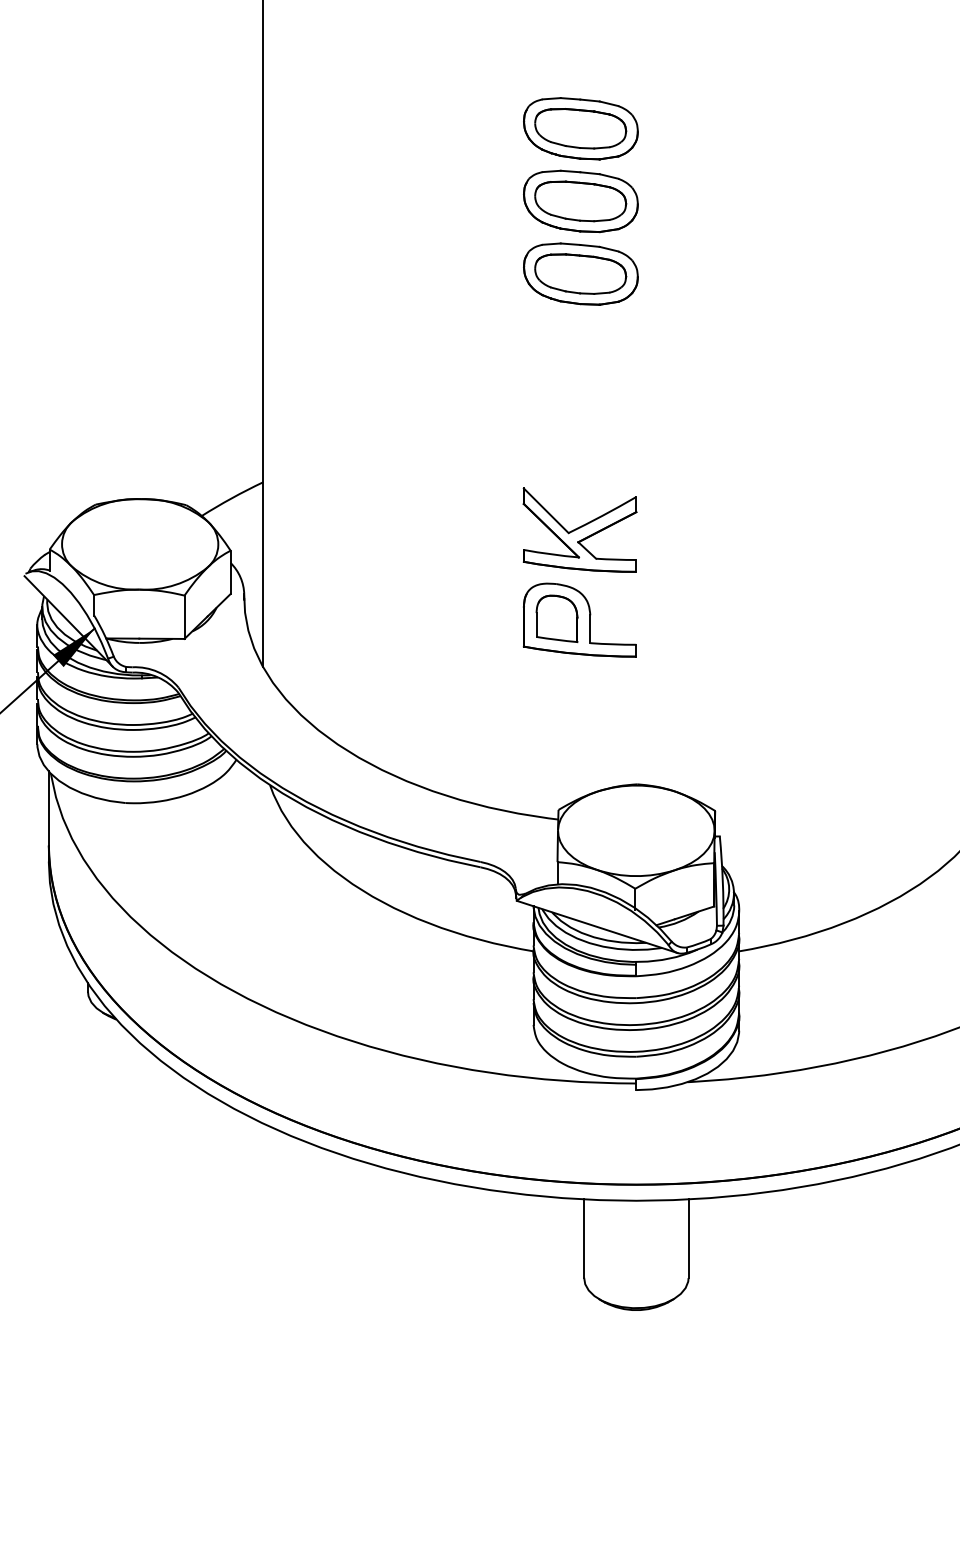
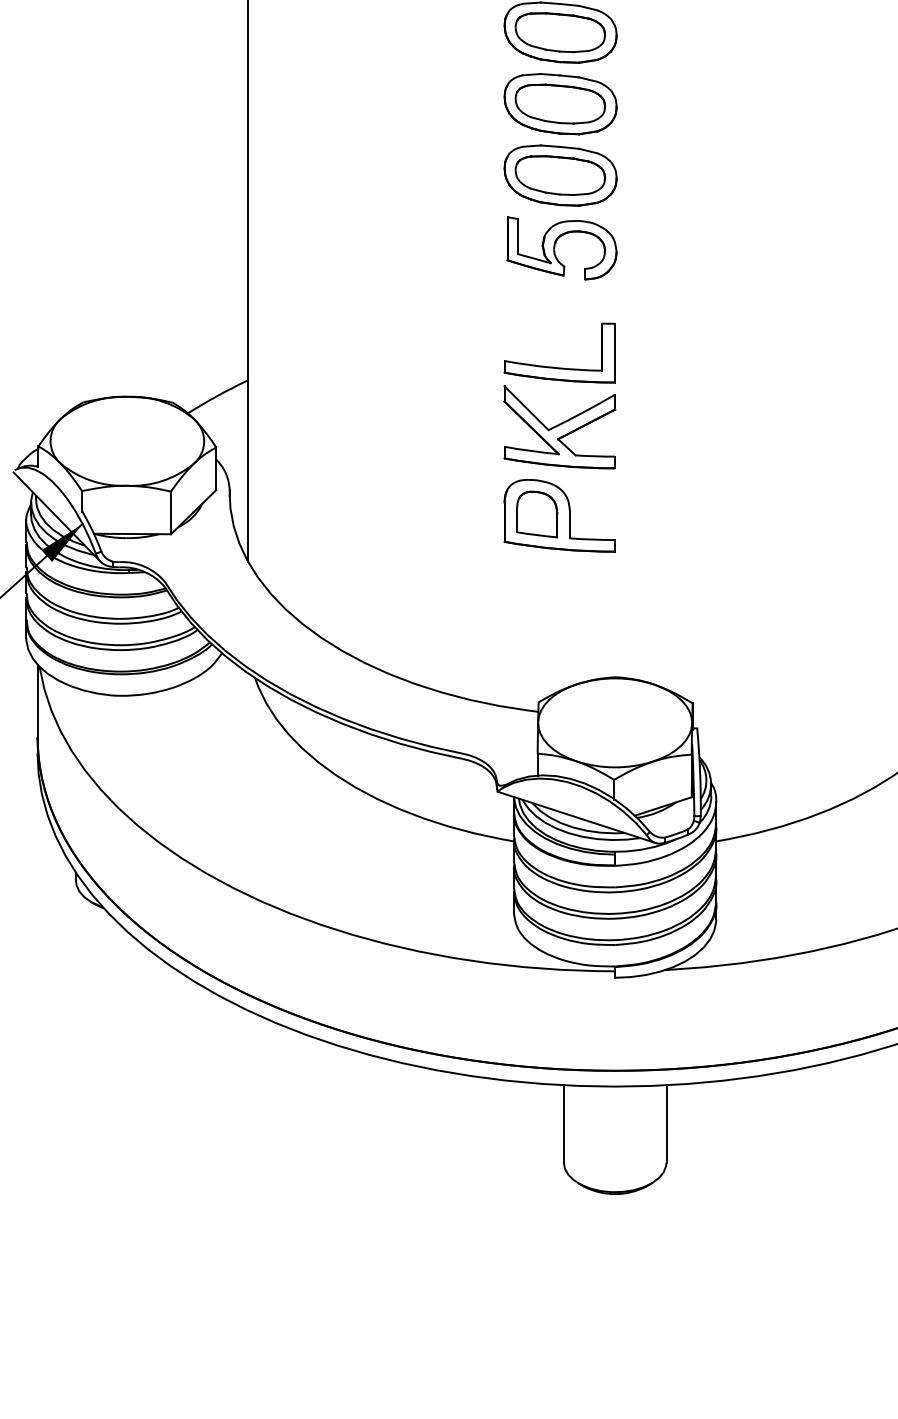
part: (581, 347) -> (561, 247), added
part: (575, 468) -> (555, 366), added

